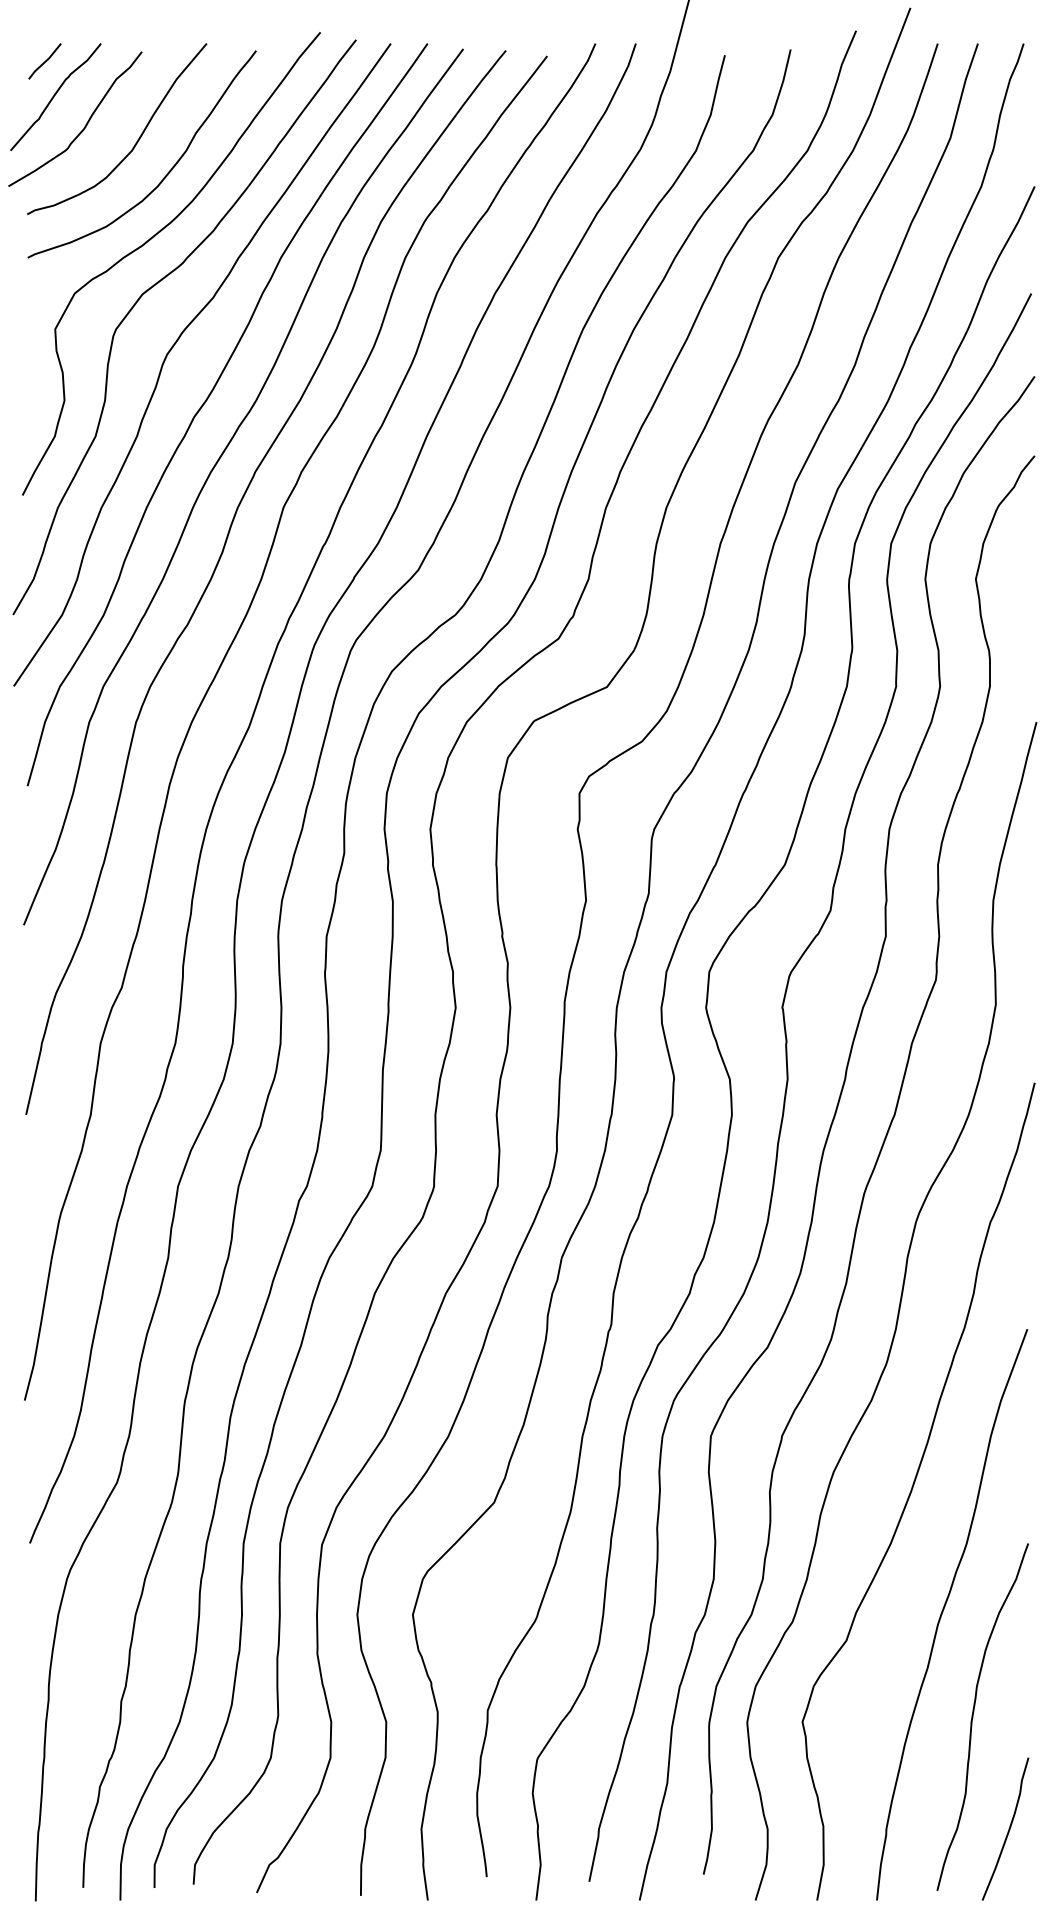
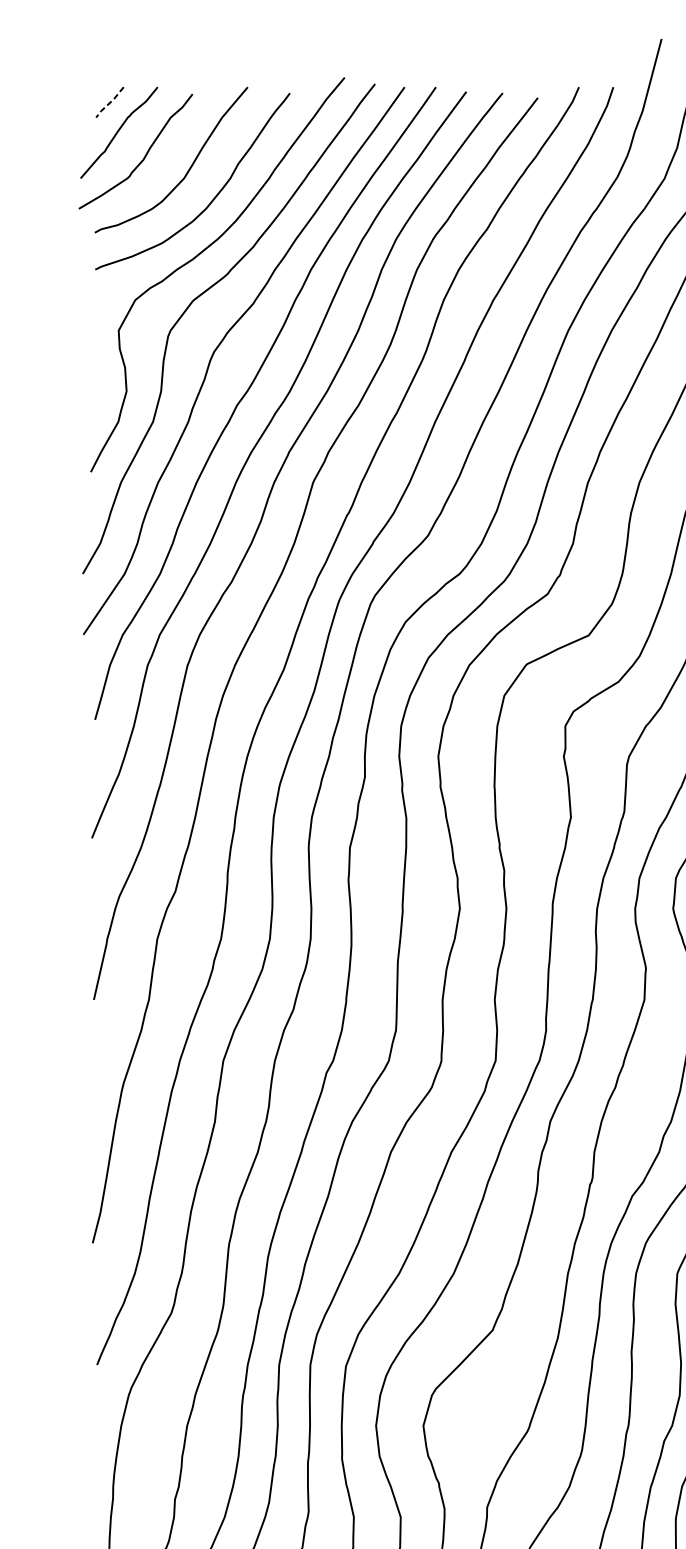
line: (45, 62) -> (110, 103), solid -> dashed

